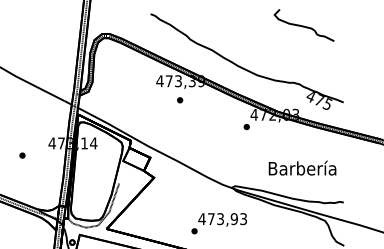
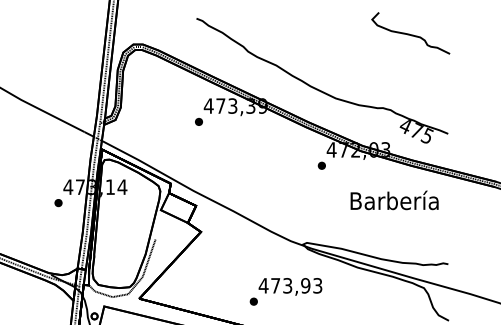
part: (303, 25) -> (410, 33), moved
part: (179, 99) -> (198, 121), moved
part: (22, 155) -> (58, 203), moved
text: (302, 168) -> (394, 200), moved

